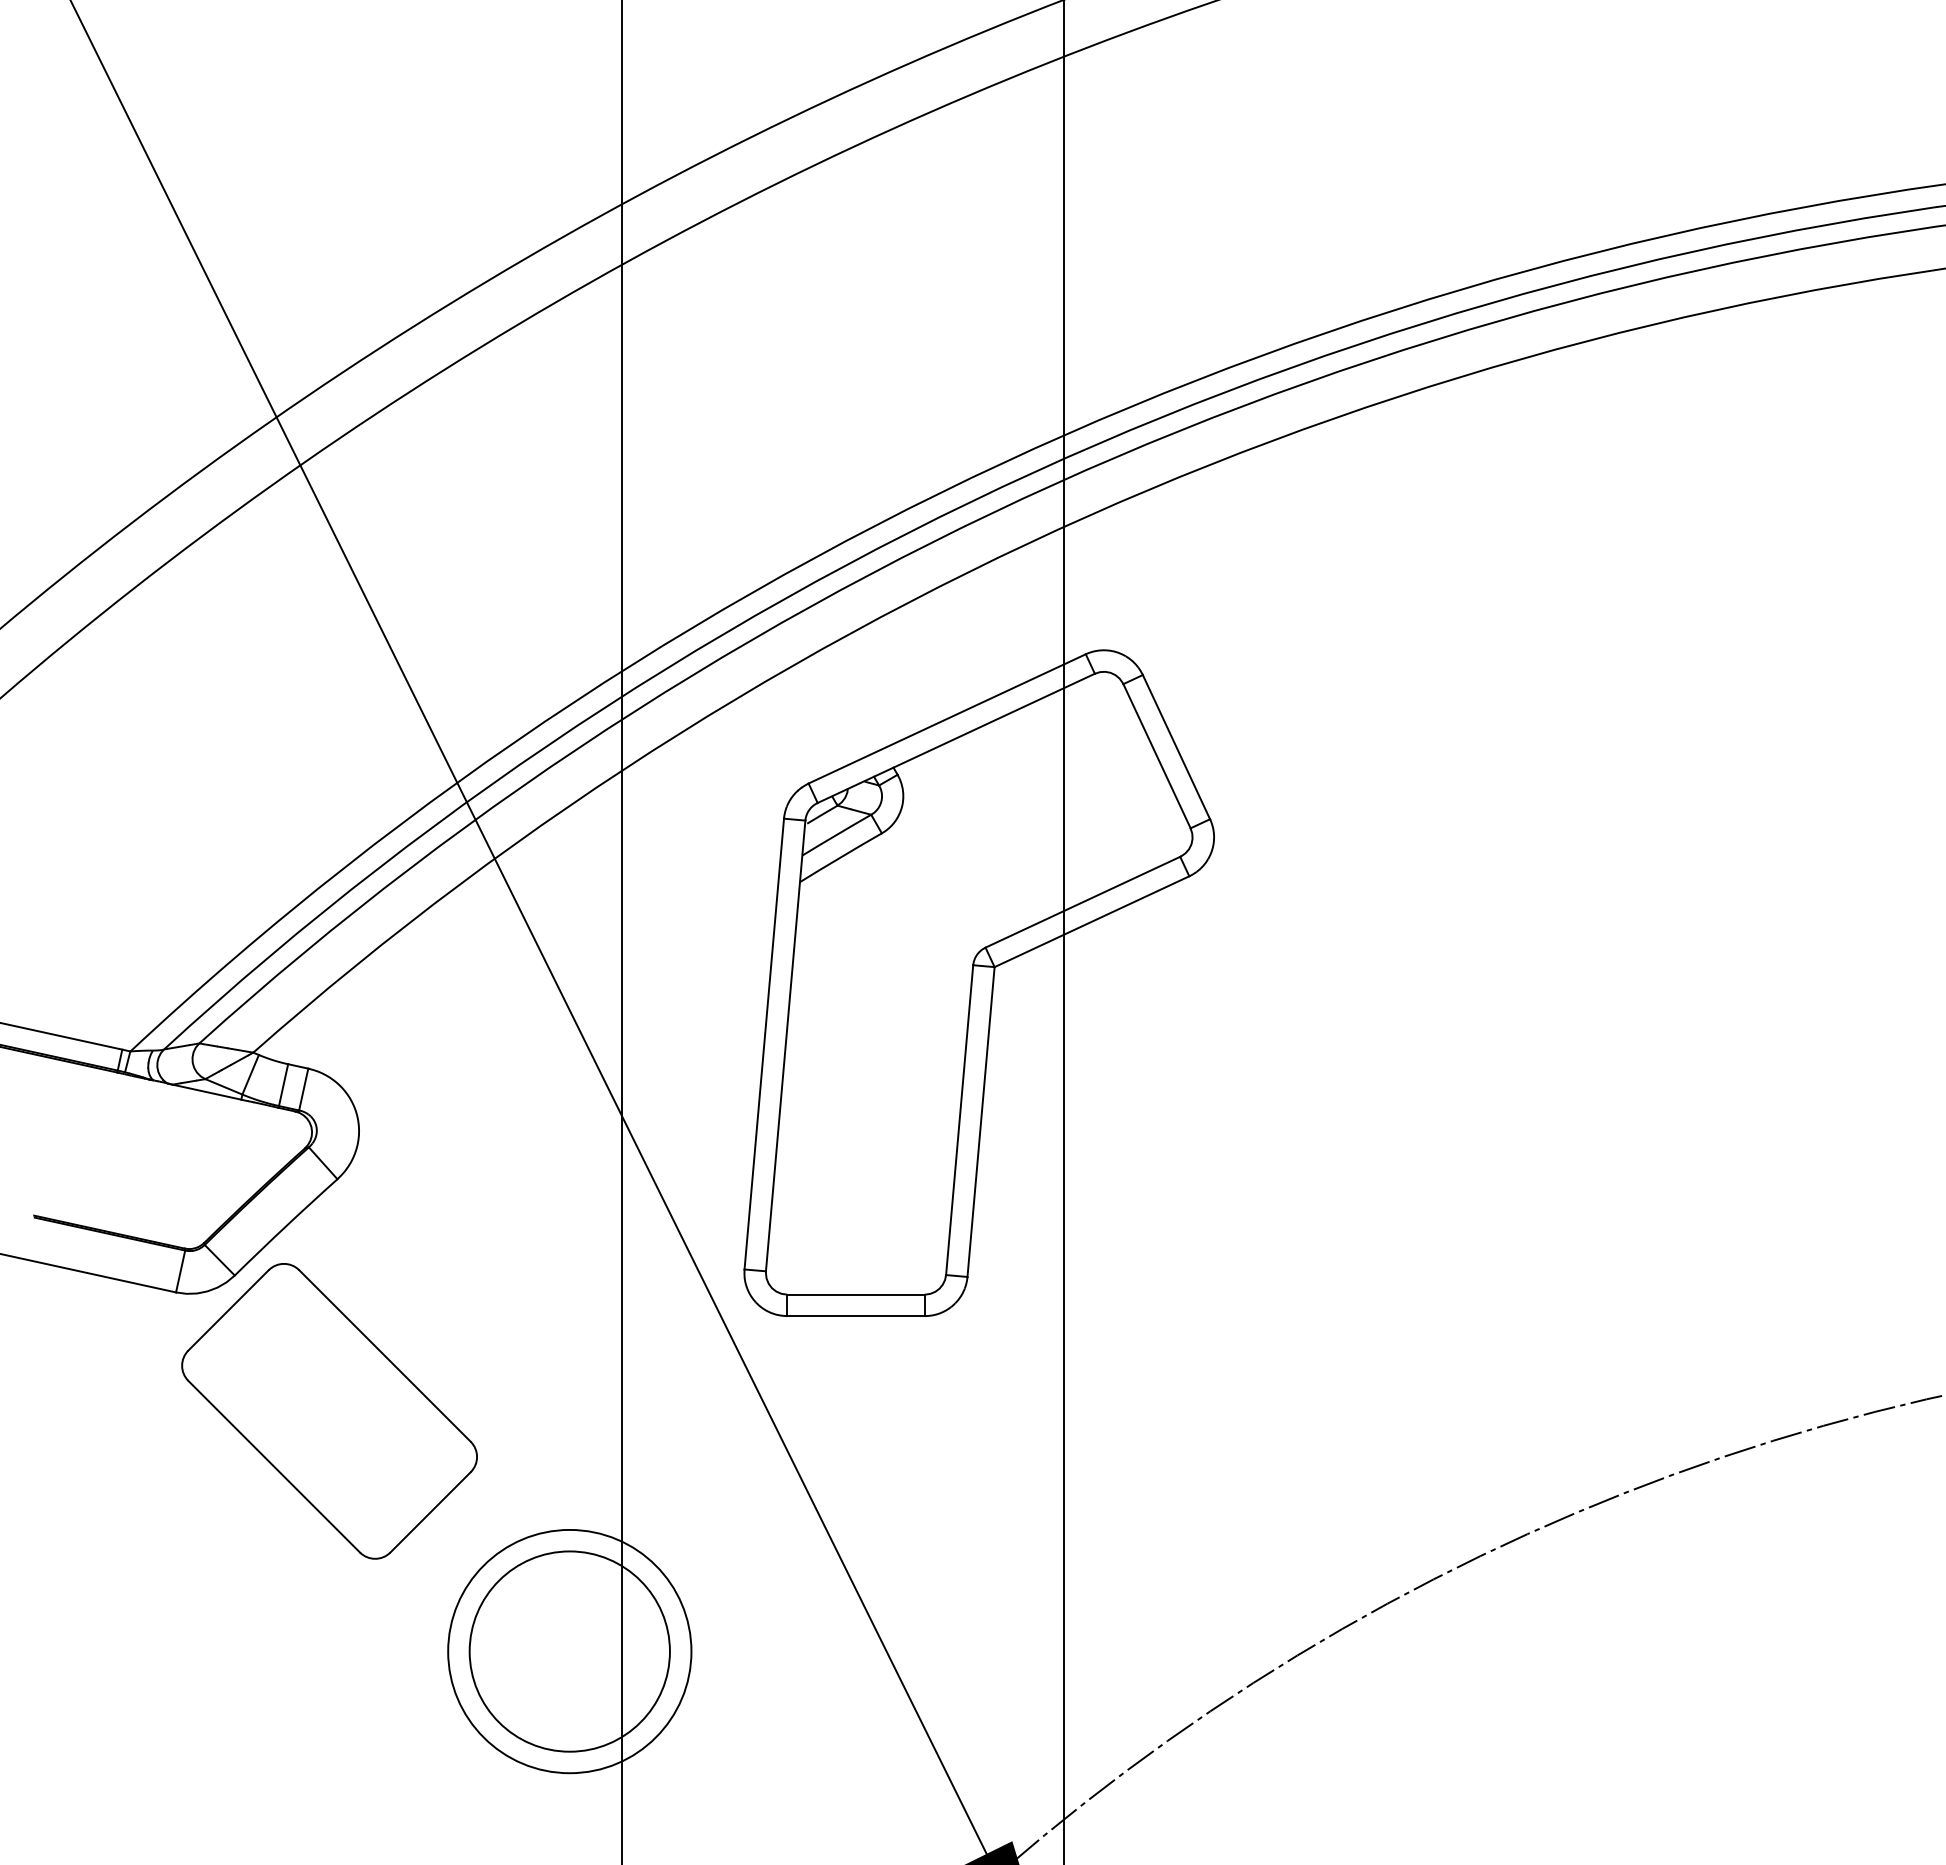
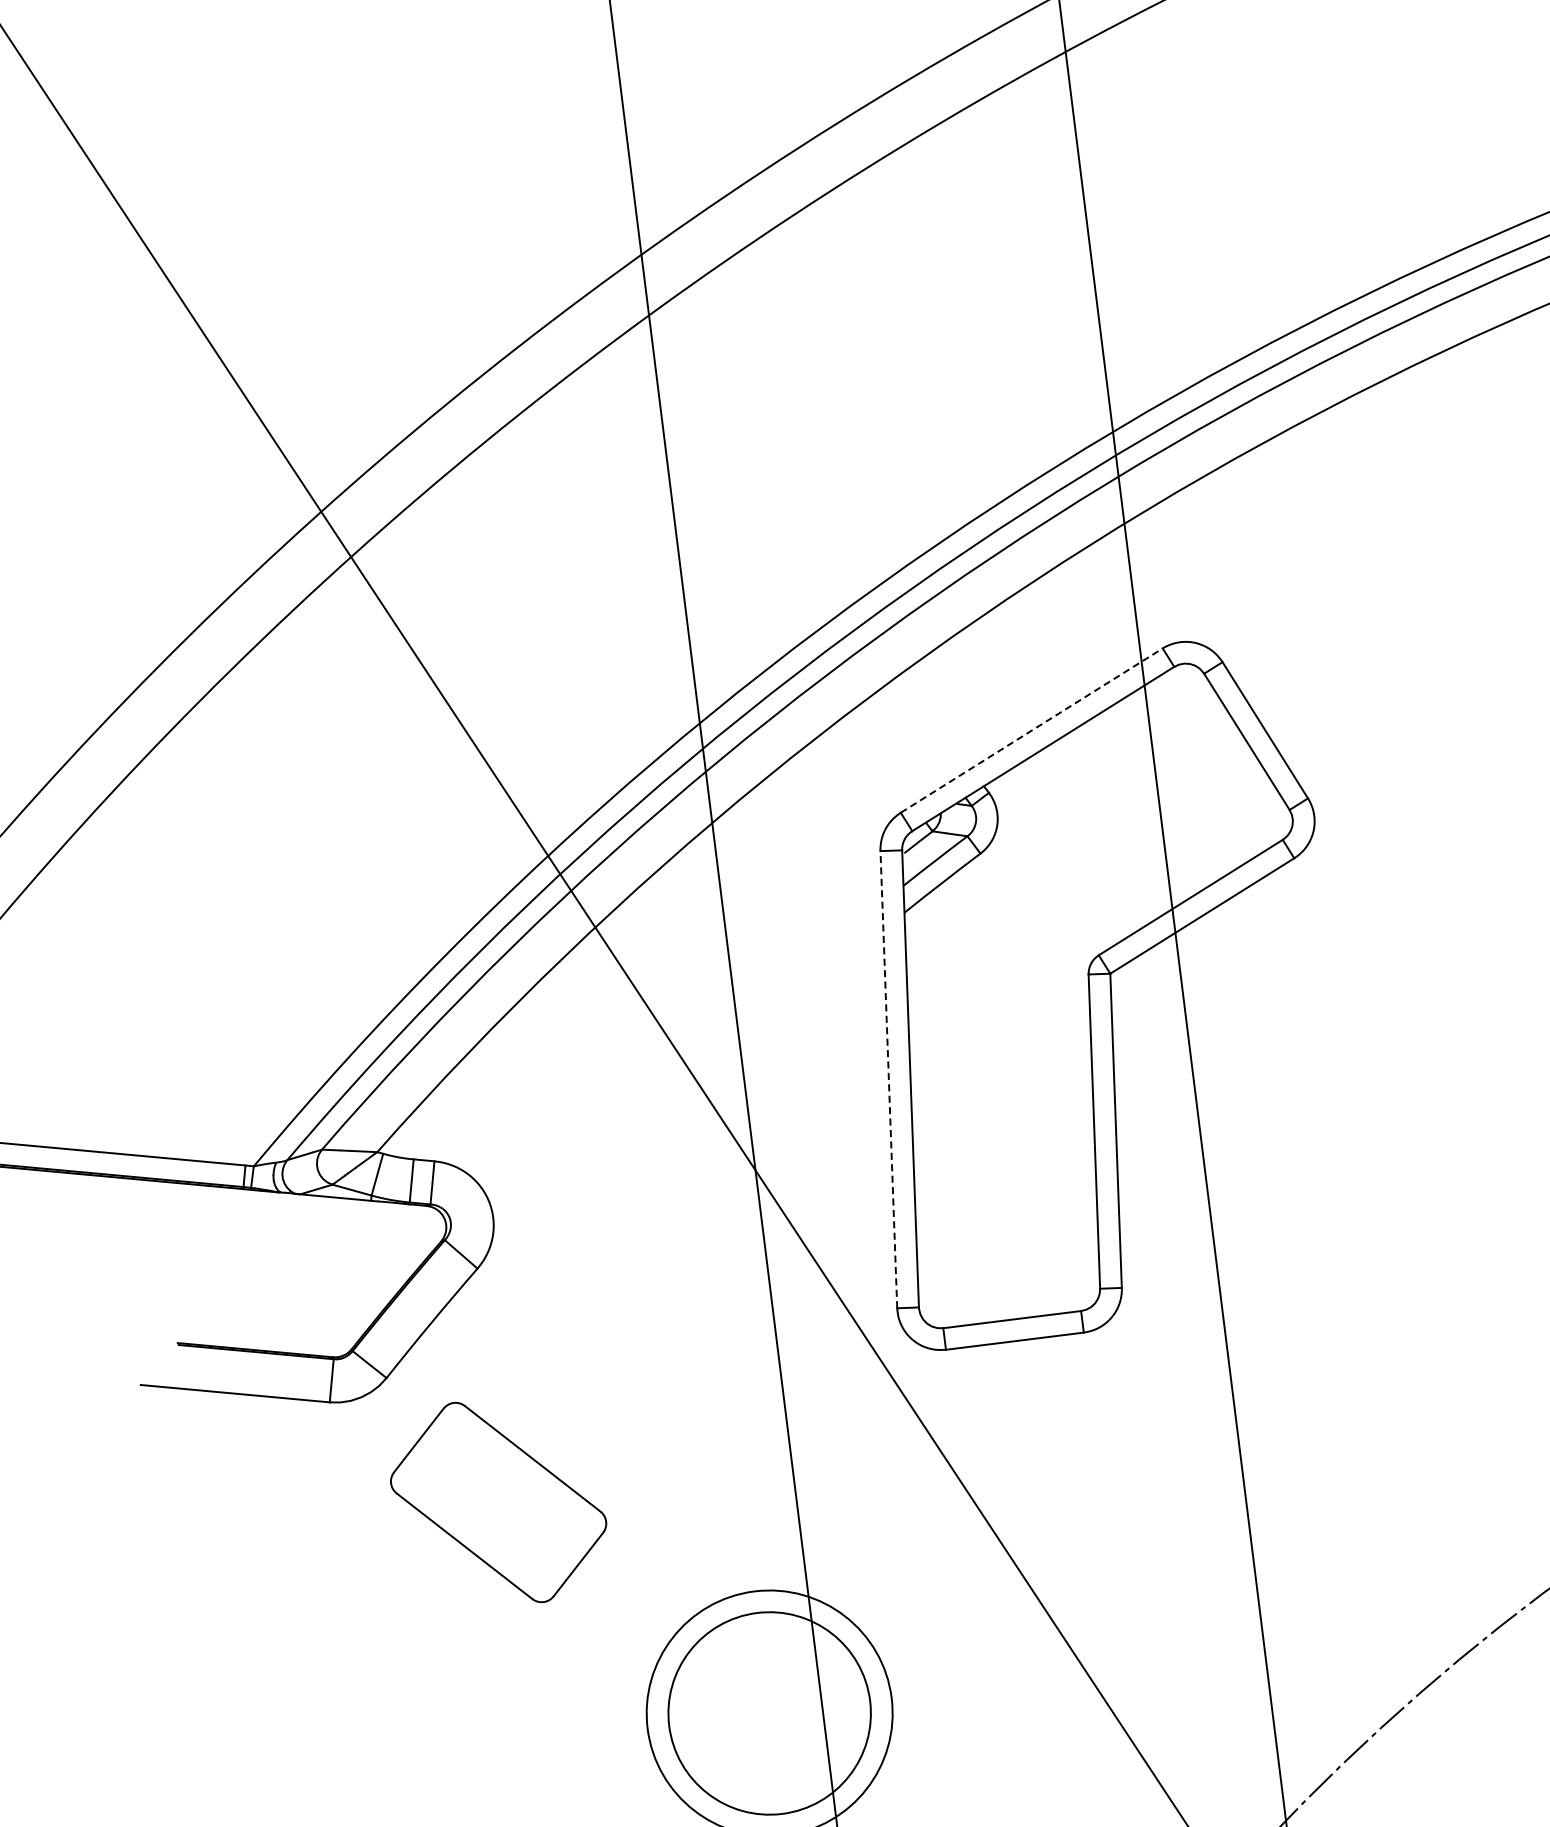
line: (947, 718) -> (1031, 730), solid -> dashed
line: (764, 1043) -> (889, 1079), solid -> dashed
part: (329, 1411) -> (498, 1502), size x0.7

